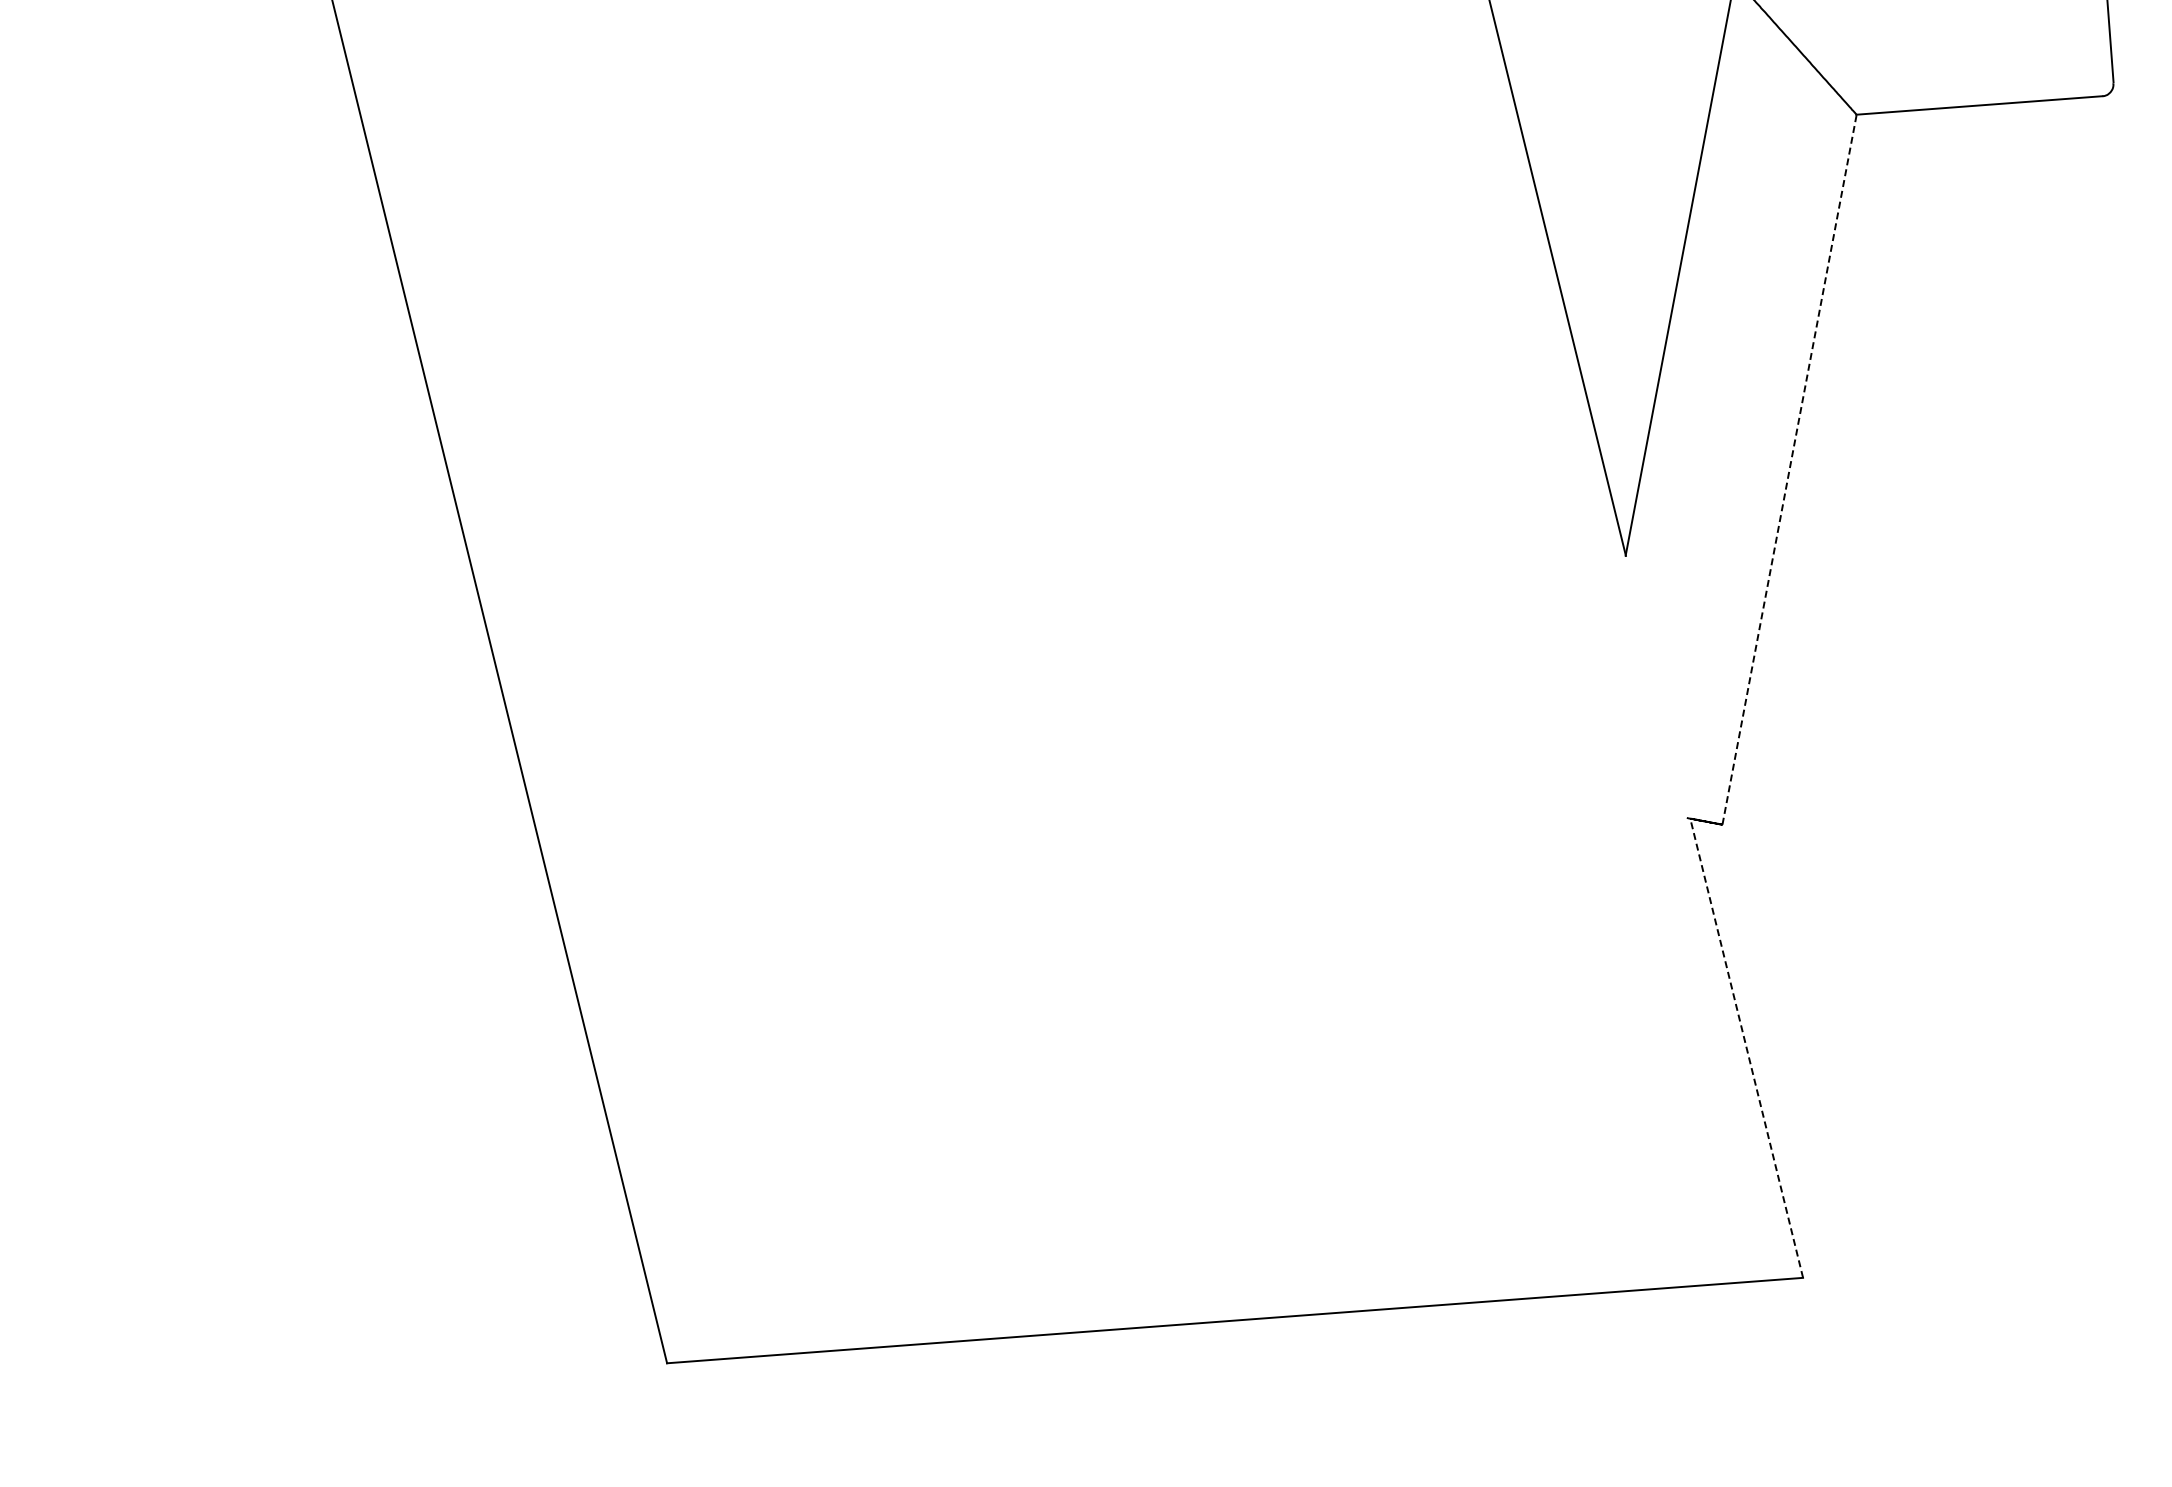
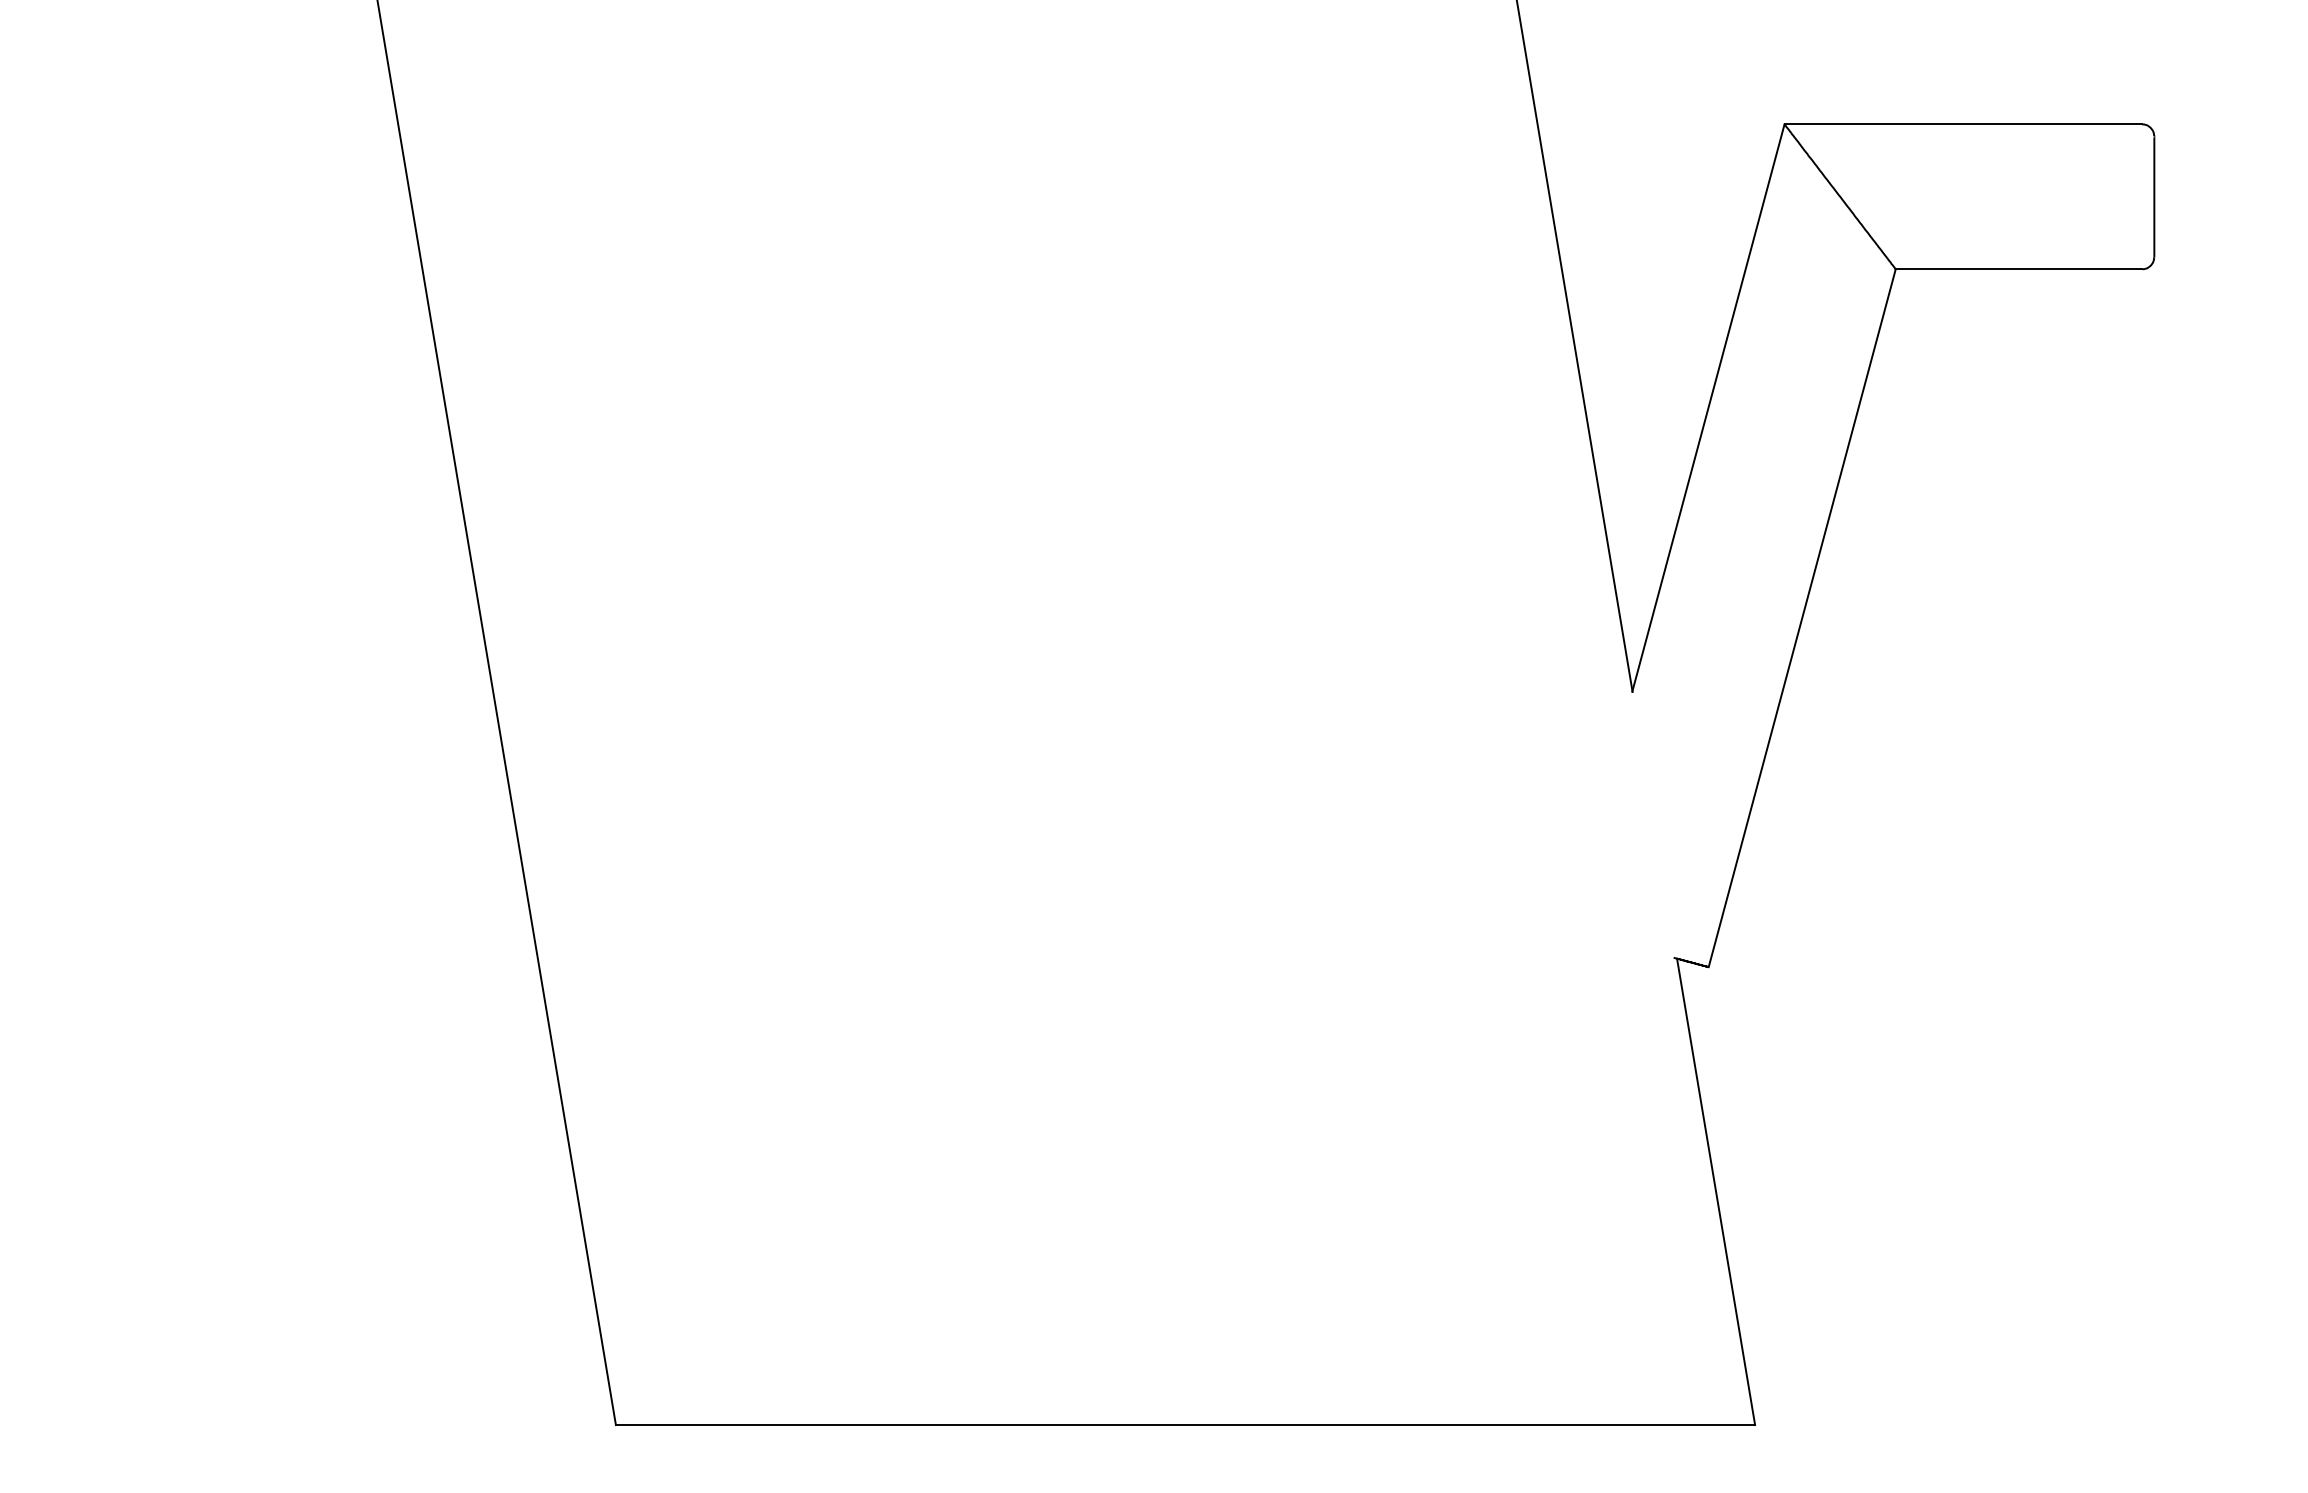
line: (1789, 469) -> (1802, 617), dashed -> solid
line: (1747, 1047) -> (1716, 1191), dashed -> solid

